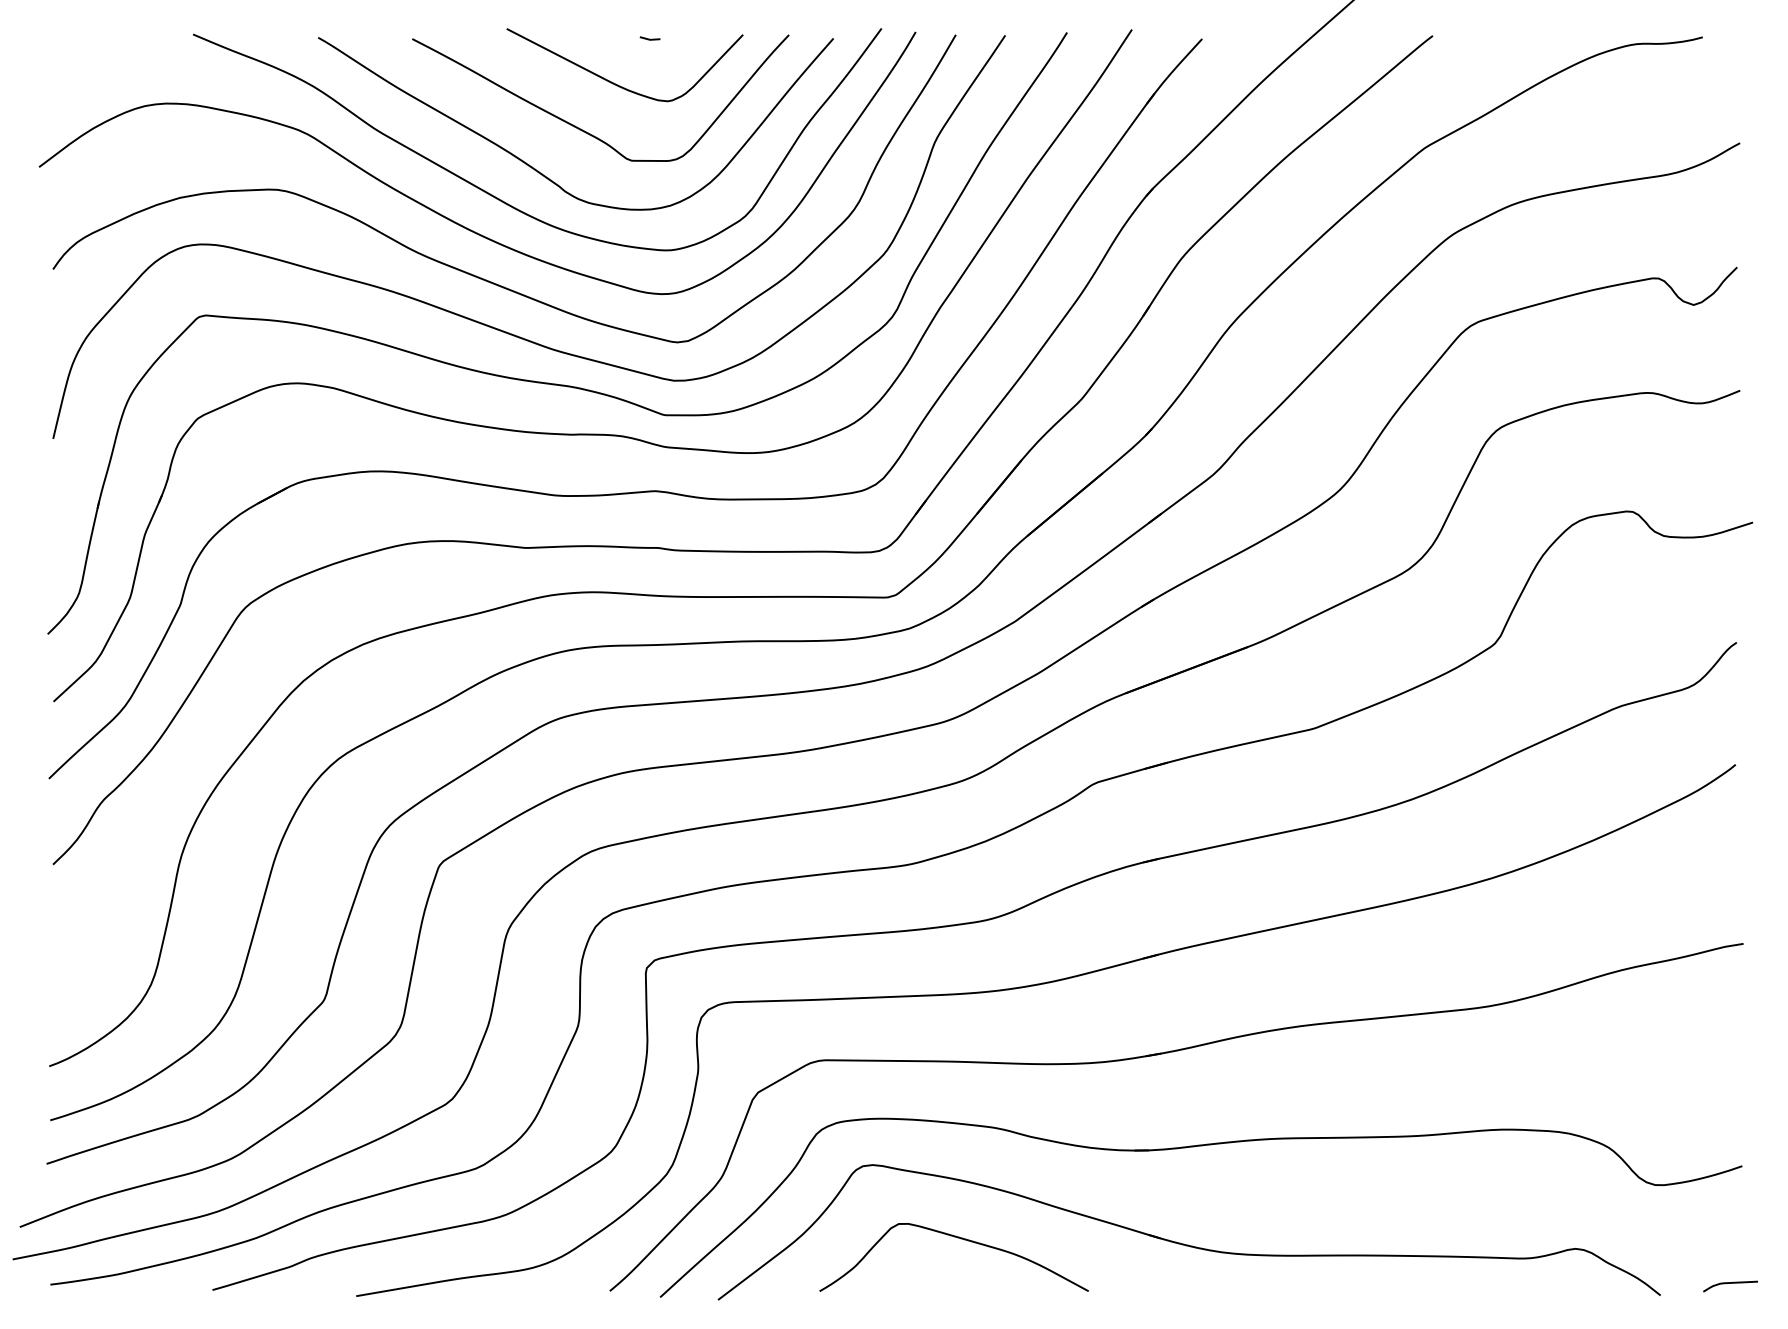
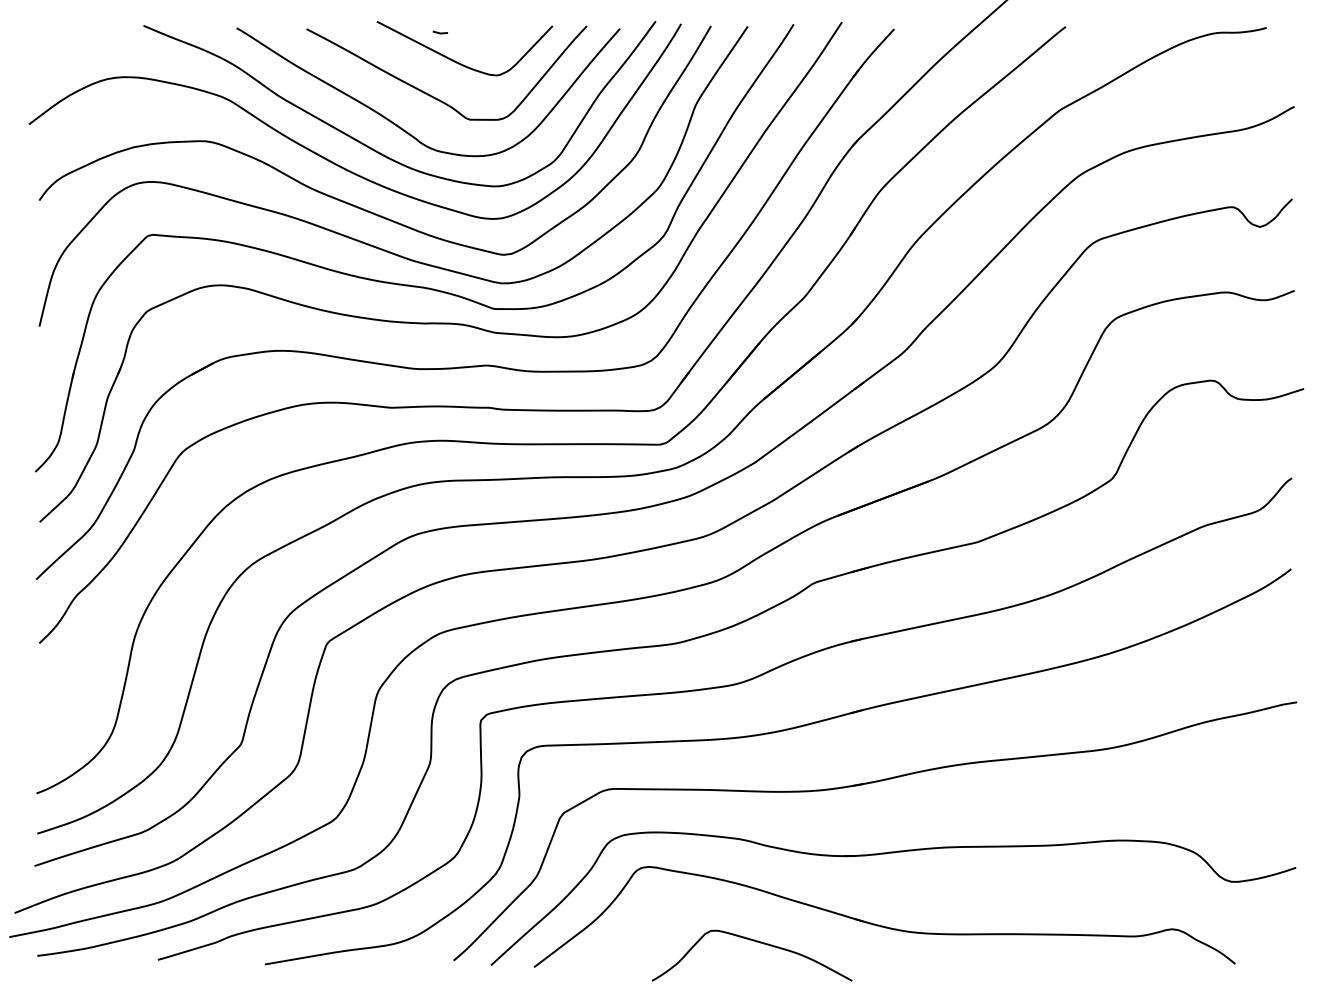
line: (649, 38) -> (439, 32), moved
curve: (957, 1238) -> (754, 941), moved
curve: (1730, 1283) -> (1287, 955), removed

